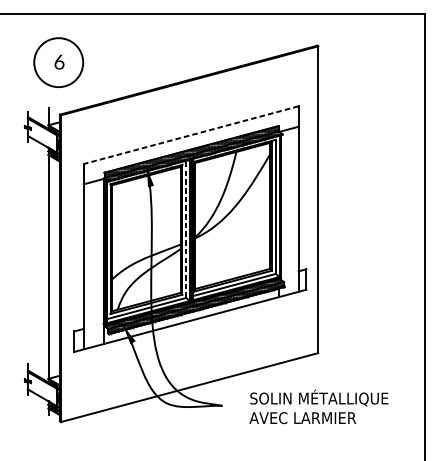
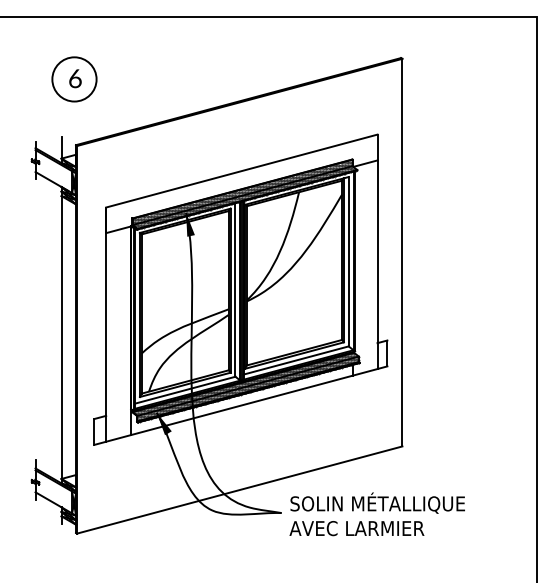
circle: (58, 62) -> (74, 79), size x0.71
line: (190, 135) -> (241, 171), dashed -> solid
line: (186, 229) -> (235, 290), dashed -> solid
text: (318, 406) -> (376, 514), moved

